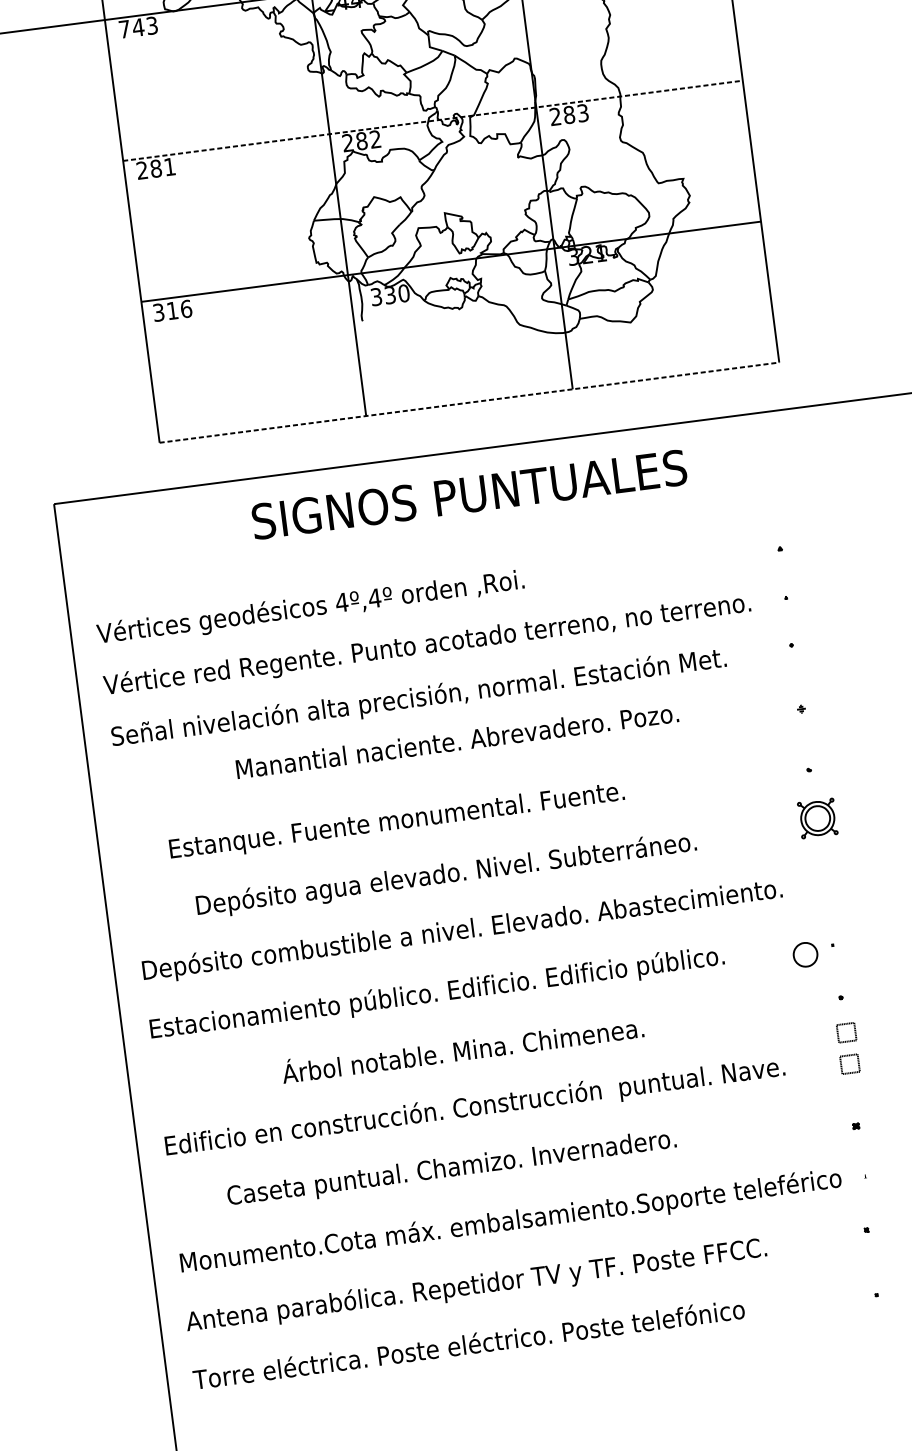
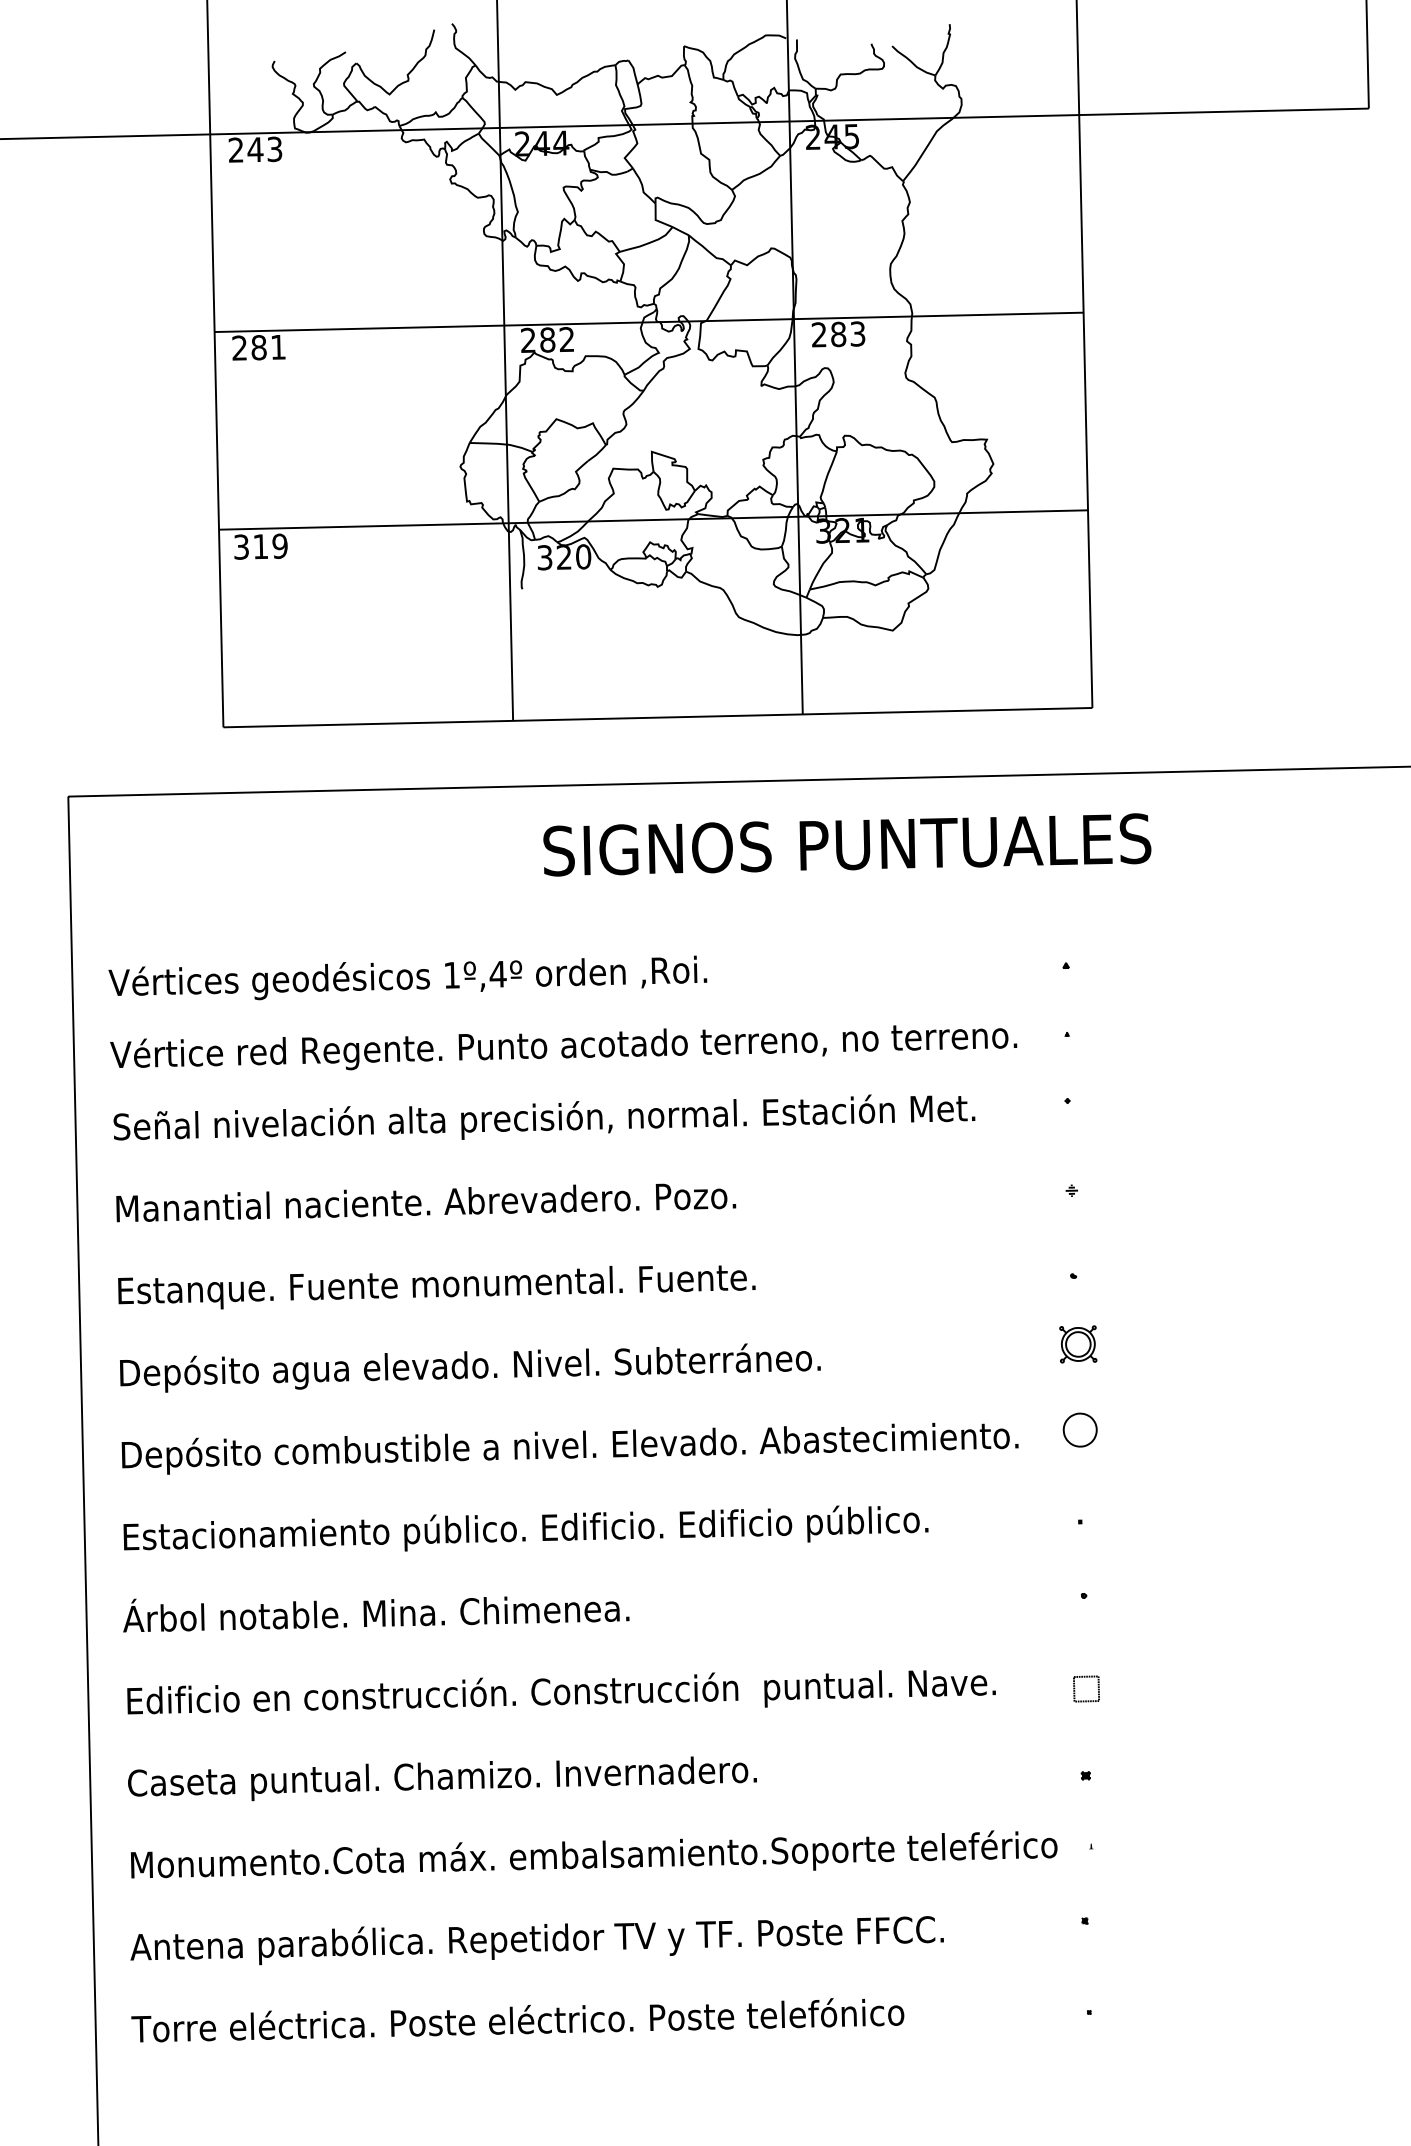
text: (124, 28) -> (235, 149), 743 -> 243
line: (433, 120) -> (649, 322), dashed -> solid
text: (389, 295) -> (563, 557), 330 -> 320
text: (185, 308) -> (279, 545), 316 -> 319
line: (469, 402) -> (657, 717), dashed -> solid
text: (469, 494) -> (847, 844), moved
text: (341, 602) -> (451, 975), 4º,4º -> 1º,4º
text: (457, 741) -> (426, 1202), moved
part: (817, 818) -> (1078, 1344), size x0.71
text: (396, 822) -> (436, 1287), moved
text: (446, 874) -> (470, 1367), moved
part: (804, 954) -> (1079, 1429), moved
part: (846, 1032) -> (1086, 1644), removed
text: (463, 1051) -> (376, 1614), moved
text: (451, 1168) -> (442, 1778), moved

